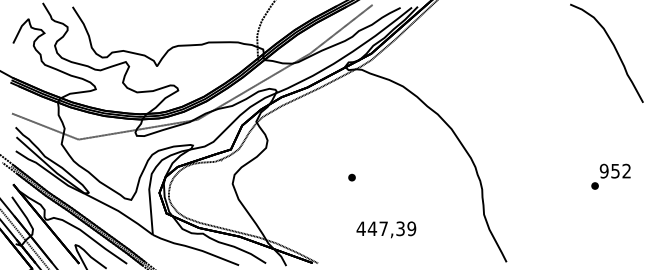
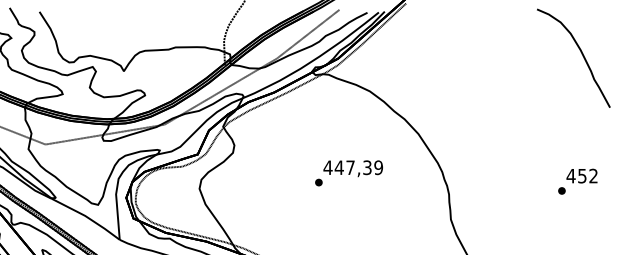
text: (603, 170) -> (570, 175), 952 -> 452
text: (386, 229) -> (353, 168), moved

